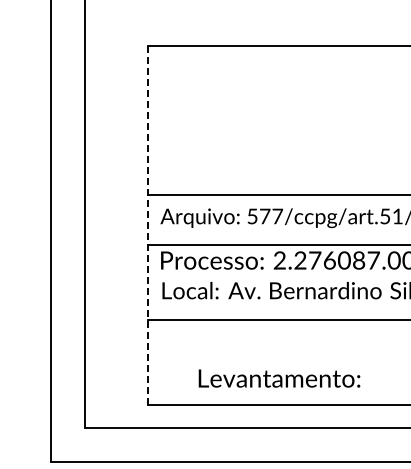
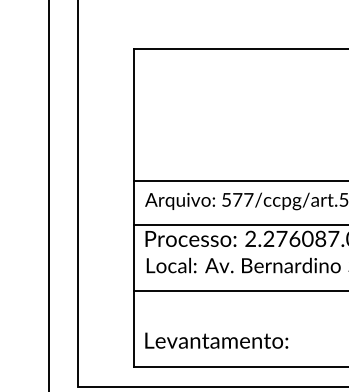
line: (147, 224) -> (133, 207), dashed -> solid
text: (279, 378) -> (216, 340), moved

